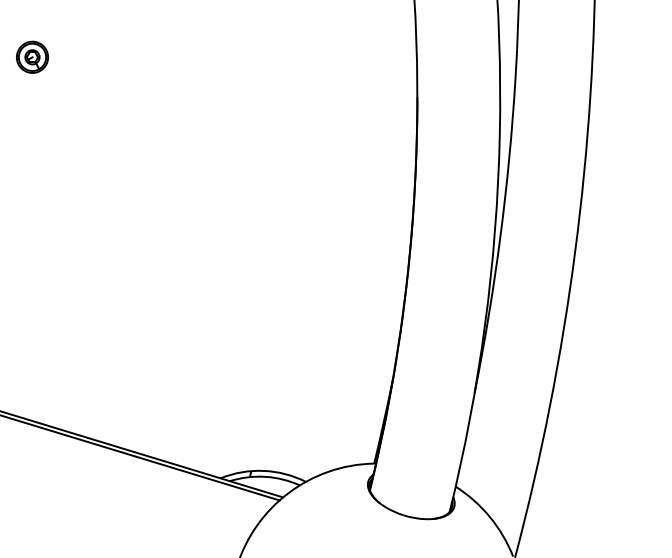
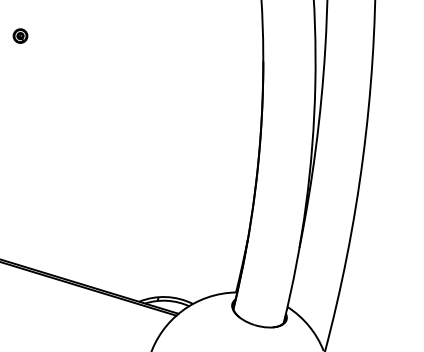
part: (32, 56) -> (20, 35), size x0.7

